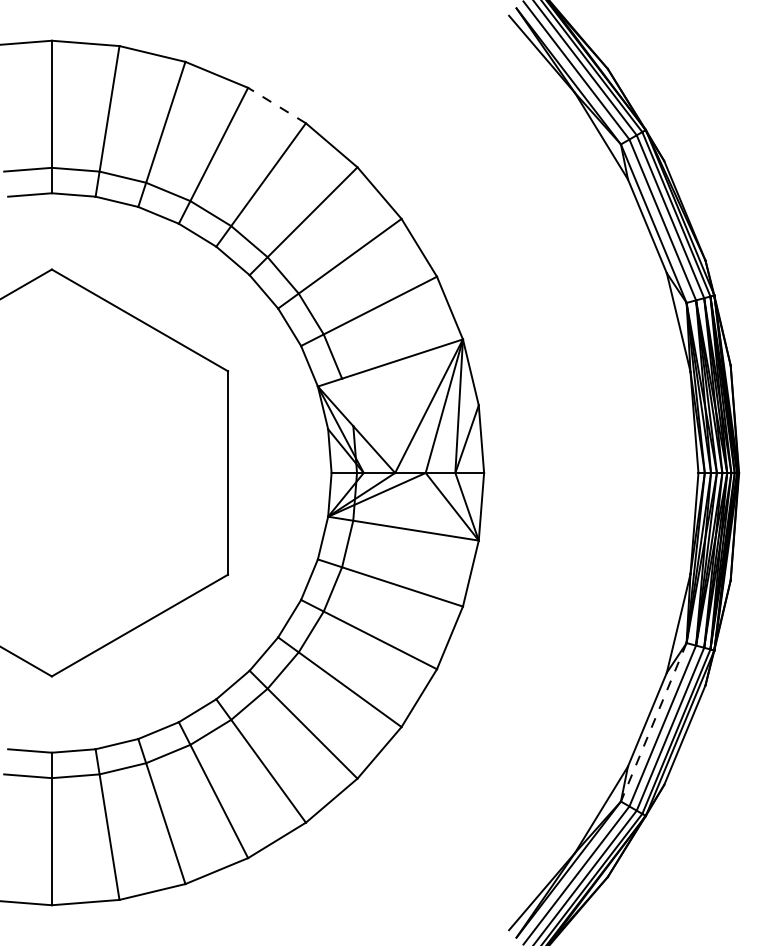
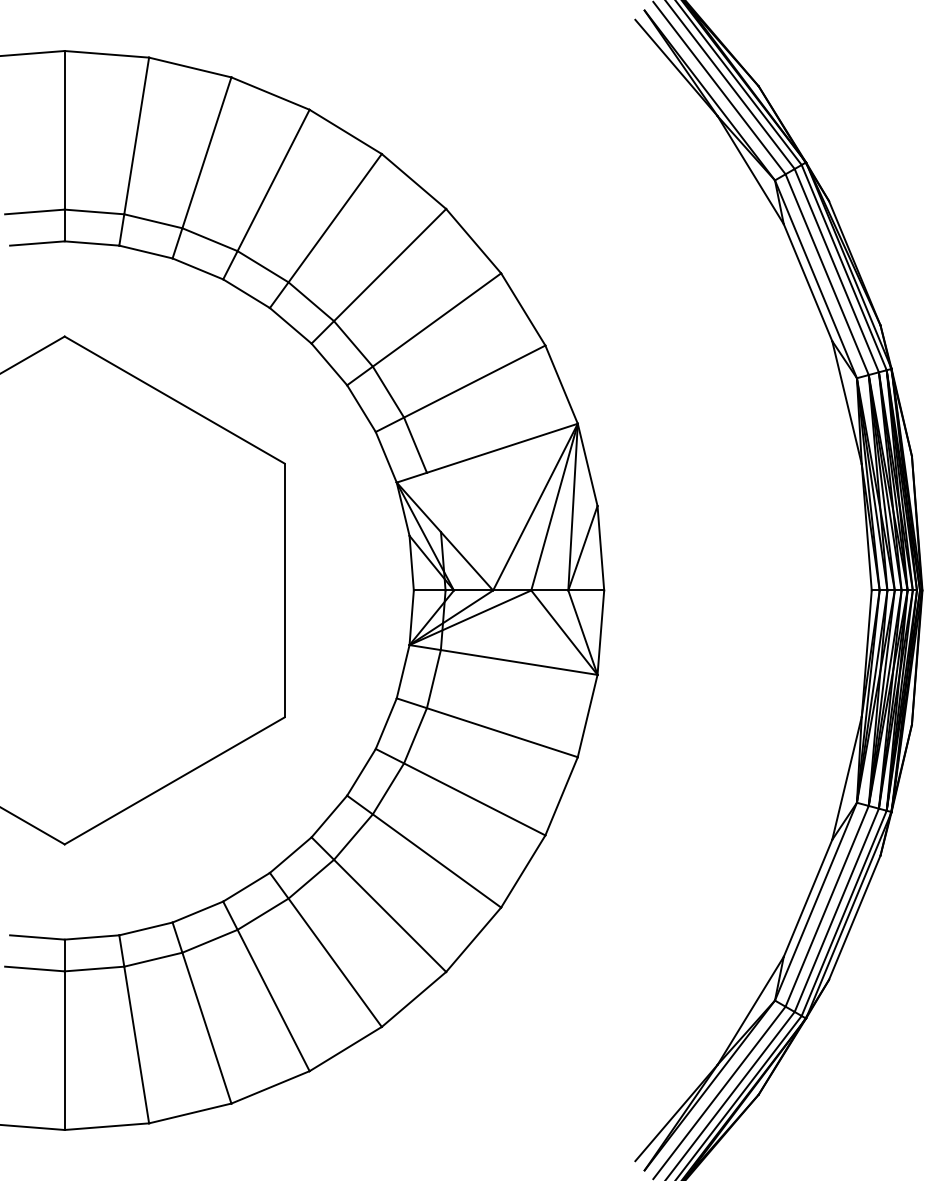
line: (276, 105) -> (345, 131), dashed -> solid
line: (653, 722) -> (815, 902), dashed -> solid

